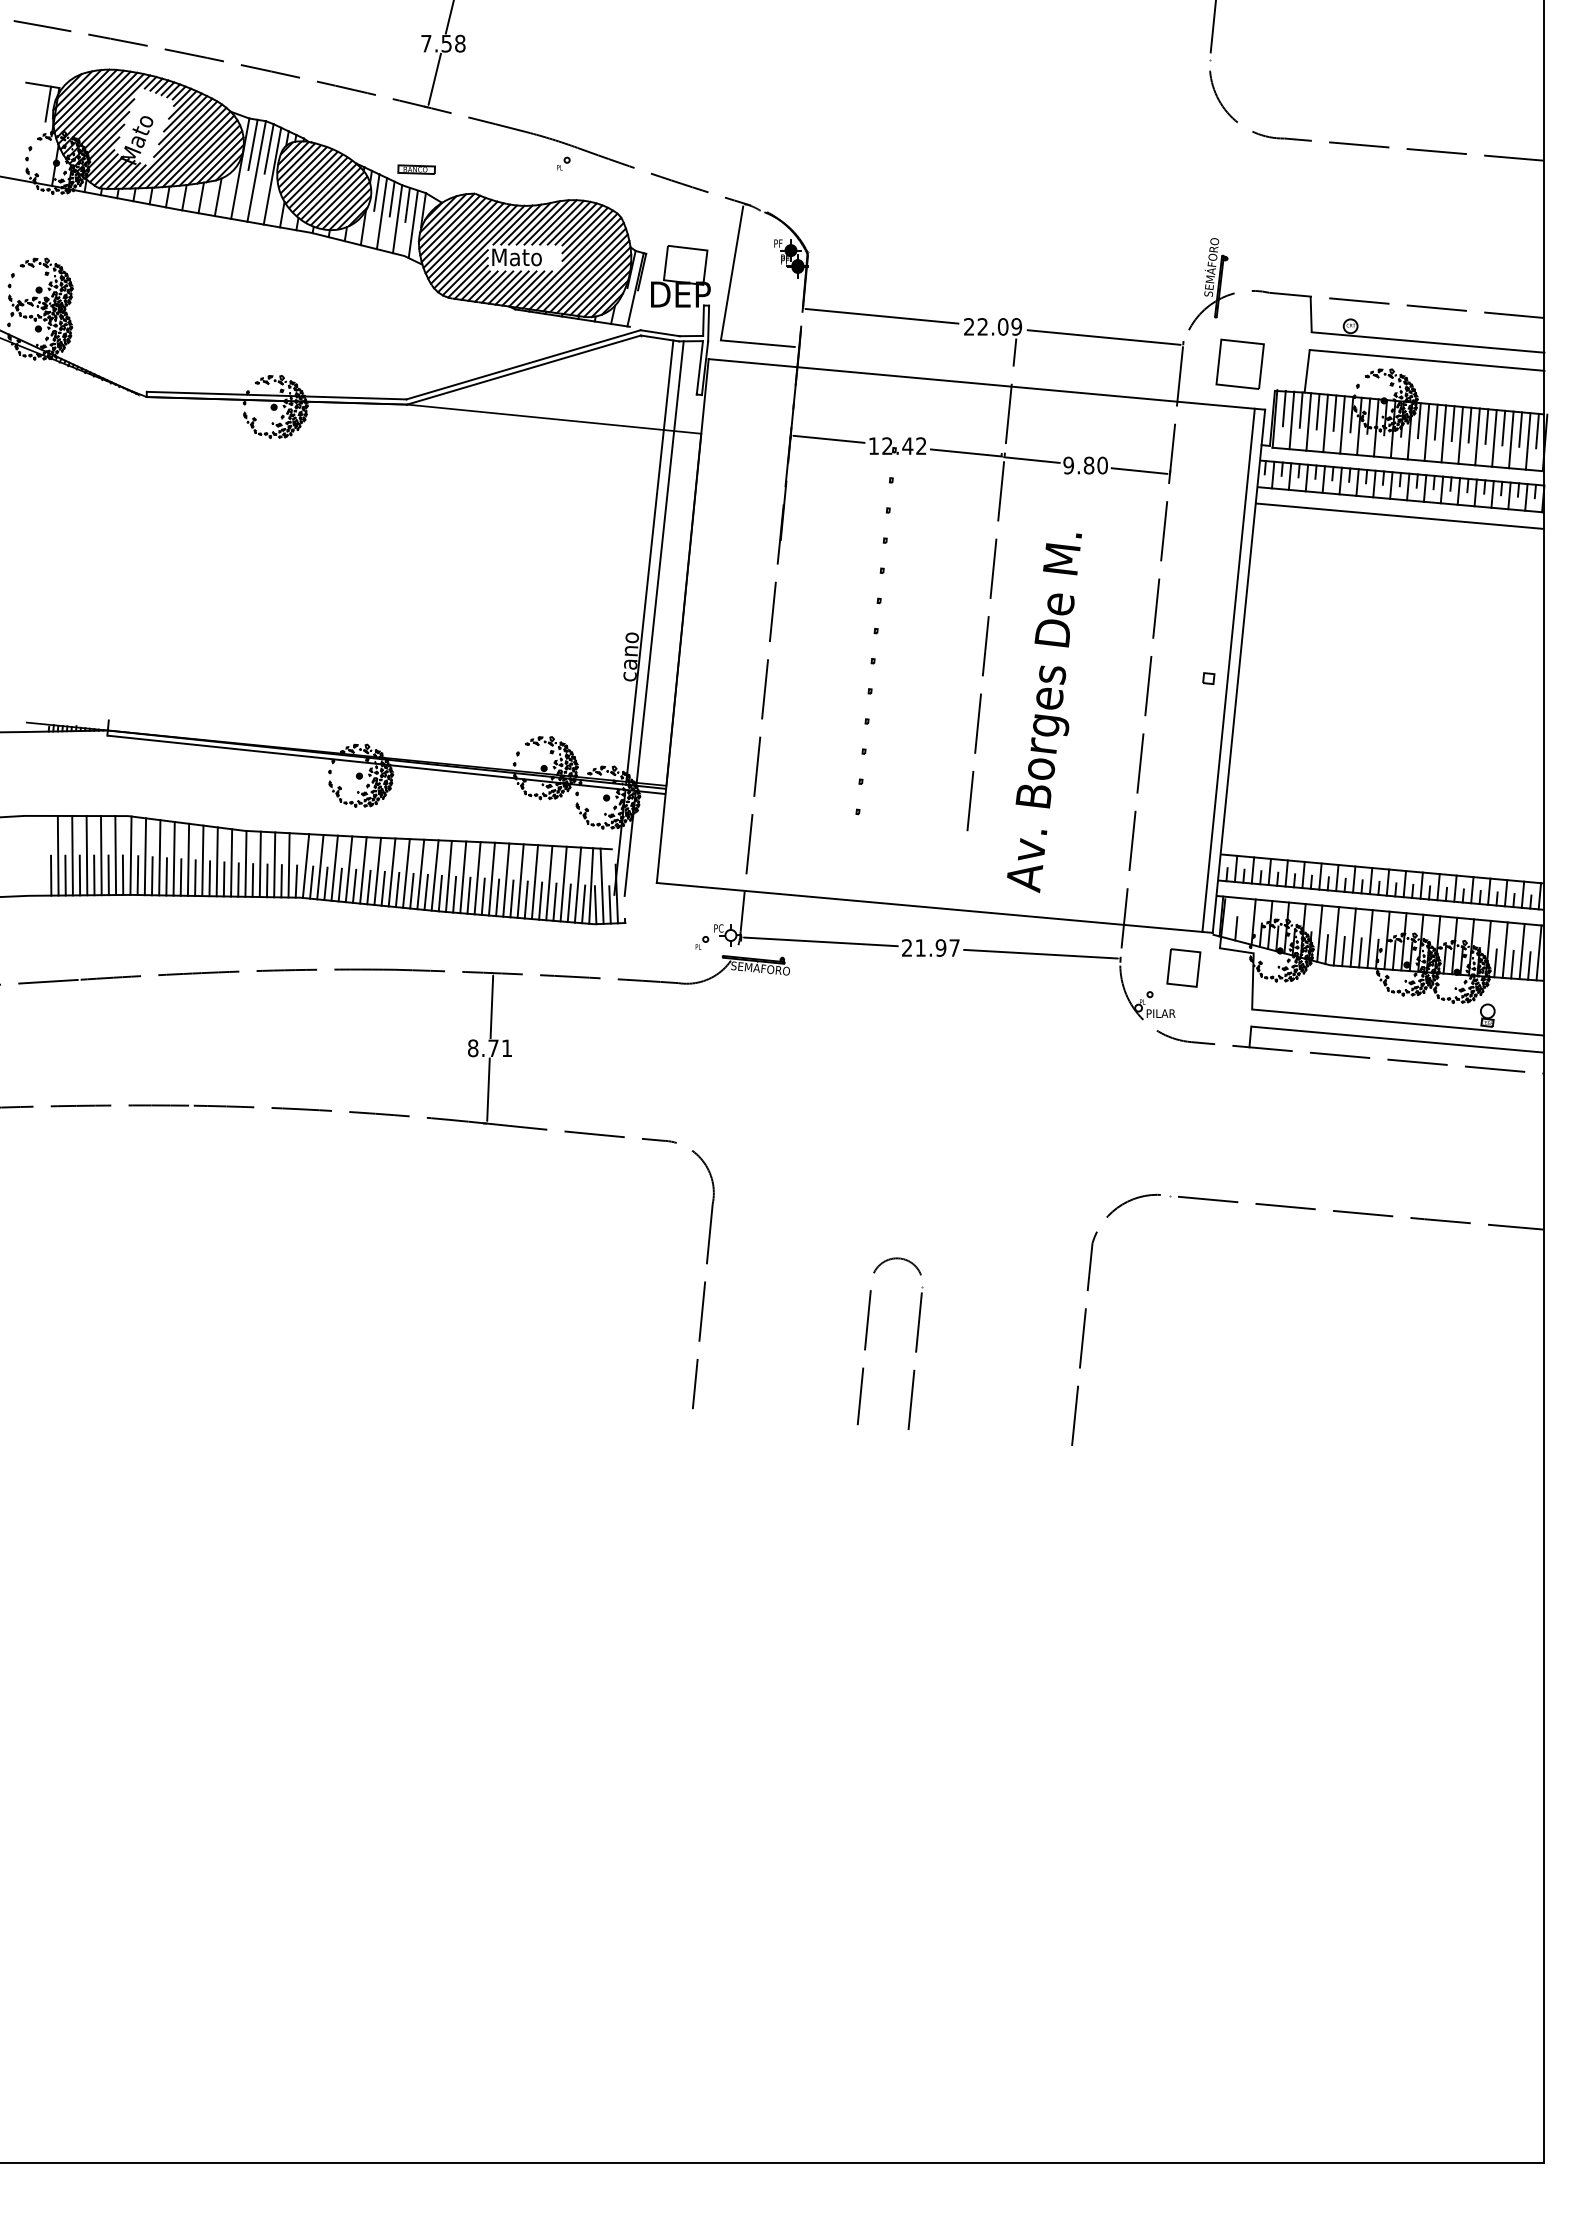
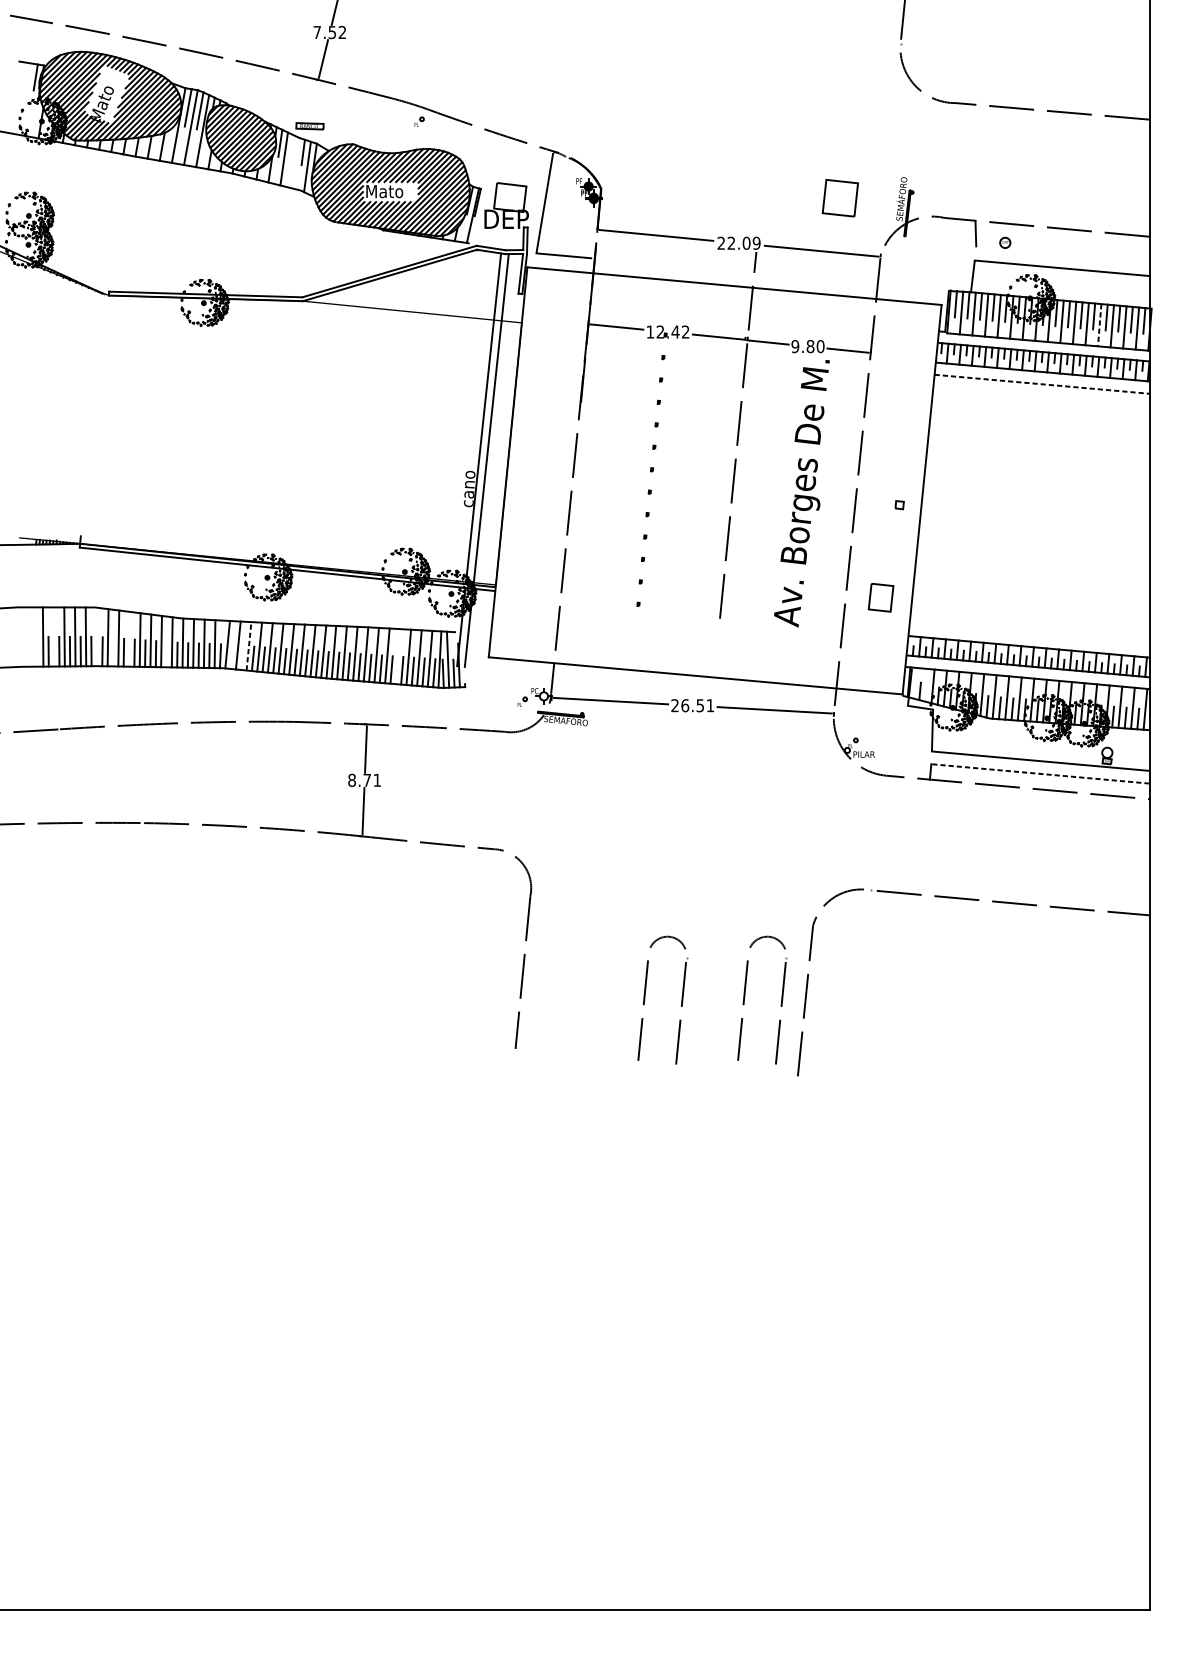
text: (460, 43) -> (342, 32), 7.58 -> 7.52
line: (391, 198) -> (291, 147), removed
line: (397, 219) -> (295, 163), removed
line: (1427, 342) -> (1062, 254), removed
part: (1239, 363) -> (839, 197), moved
line: (1477, 437) -> (1099, 325), solid -> dashed
line: (1400, 516) -> (1042, 384), solid -> dashed
line: (1228, 669) -> (914, 498), removed
text: (1044, 713) -> (801, 493), moved
line: (72, 855) -> (53, 636), removed
line: (130, 855) -> (96, 636), removed
line: (173, 858) -> (128, 639), removed
line: (334, 868) -> (248, 646), solid -> dashed
line: (51, 875) -> (38, 651), removed
line: (152, 876) -> (113, 652), removed
line: (223, 879) -> (166, 654), removed
line: (311, 882) -> (231, 656), removed
line: (534, 882) -> (397, 656), removed
line: (325, 883) -> (242, 657), removed
text: (937, 947) -> (697, 705), 21.97 -> 26.51
part: (1183, 967) -> (880, 597), moved
line: (1397, 1039) -> (1040, 773), solid -> dashed
curve: (1001, 1337) -> (745, 995), added

